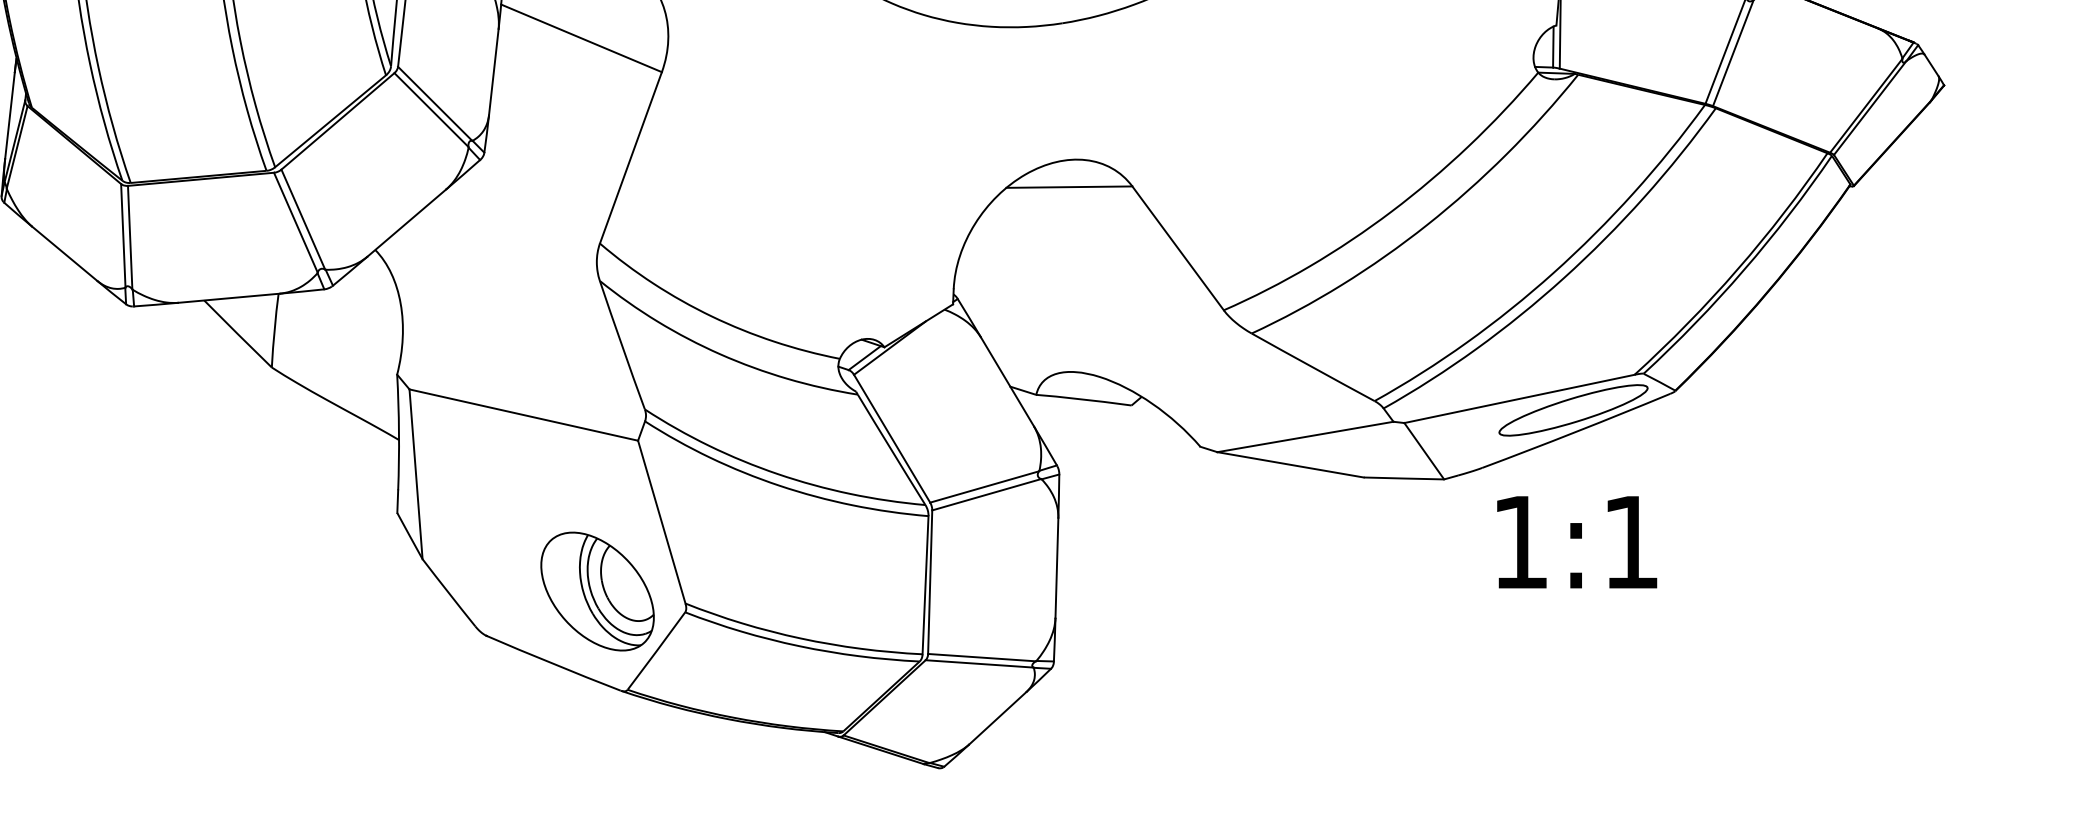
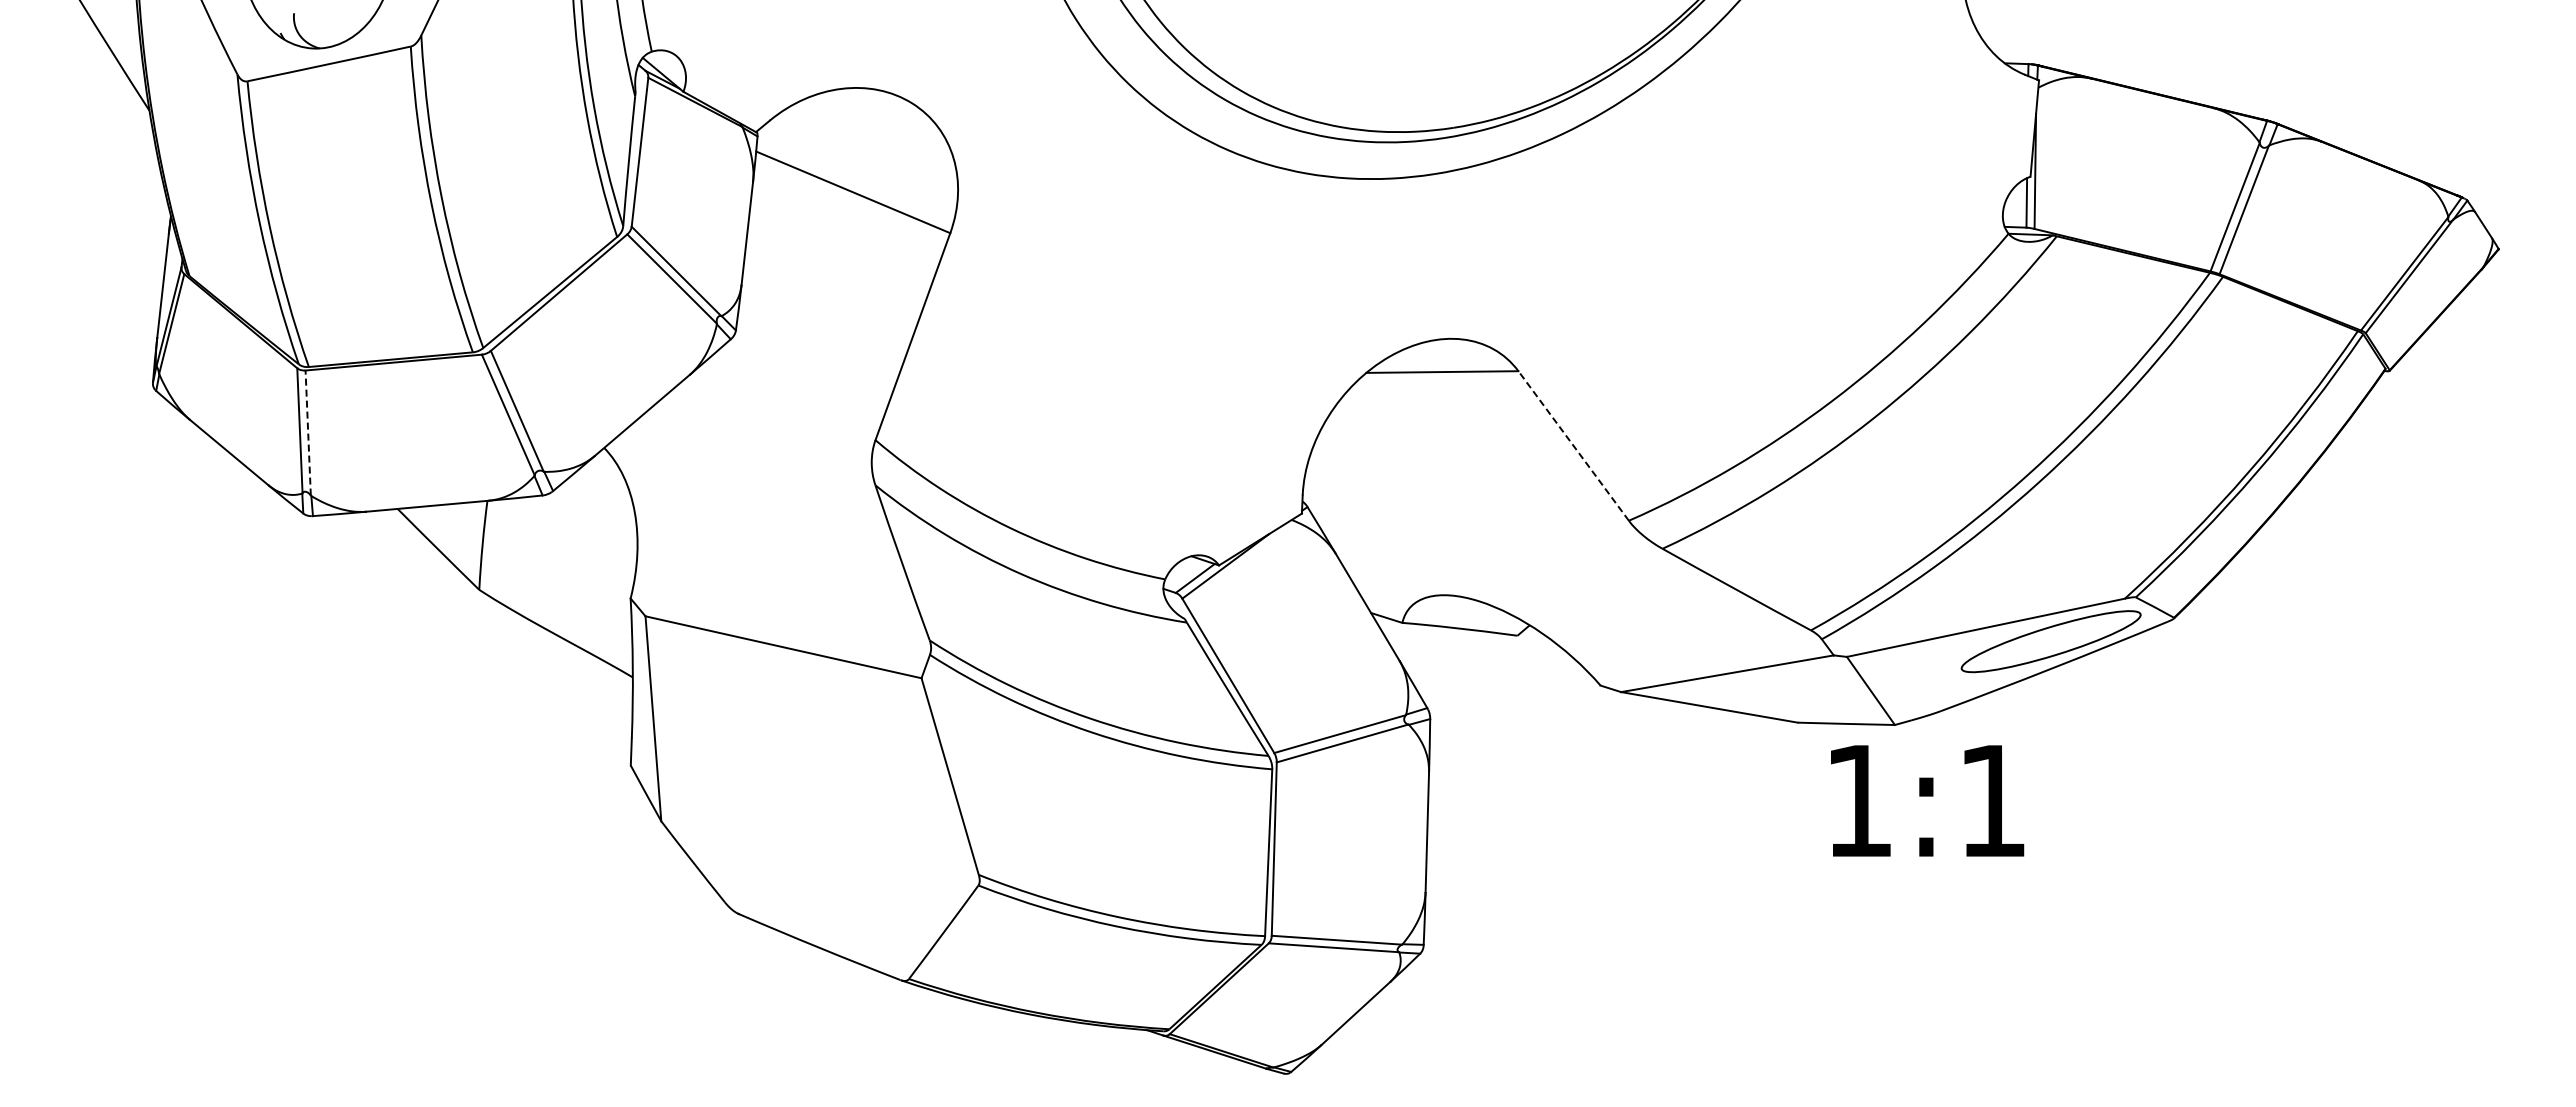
line: (130, 238) -> (308, 433), solid -> dashed
line: (1177, 247) -> (1573, 445), solid -> dashed
text: (1577, 541) -> (1927, 800), moved
part: (597, 591) -> (872, 860), removed

